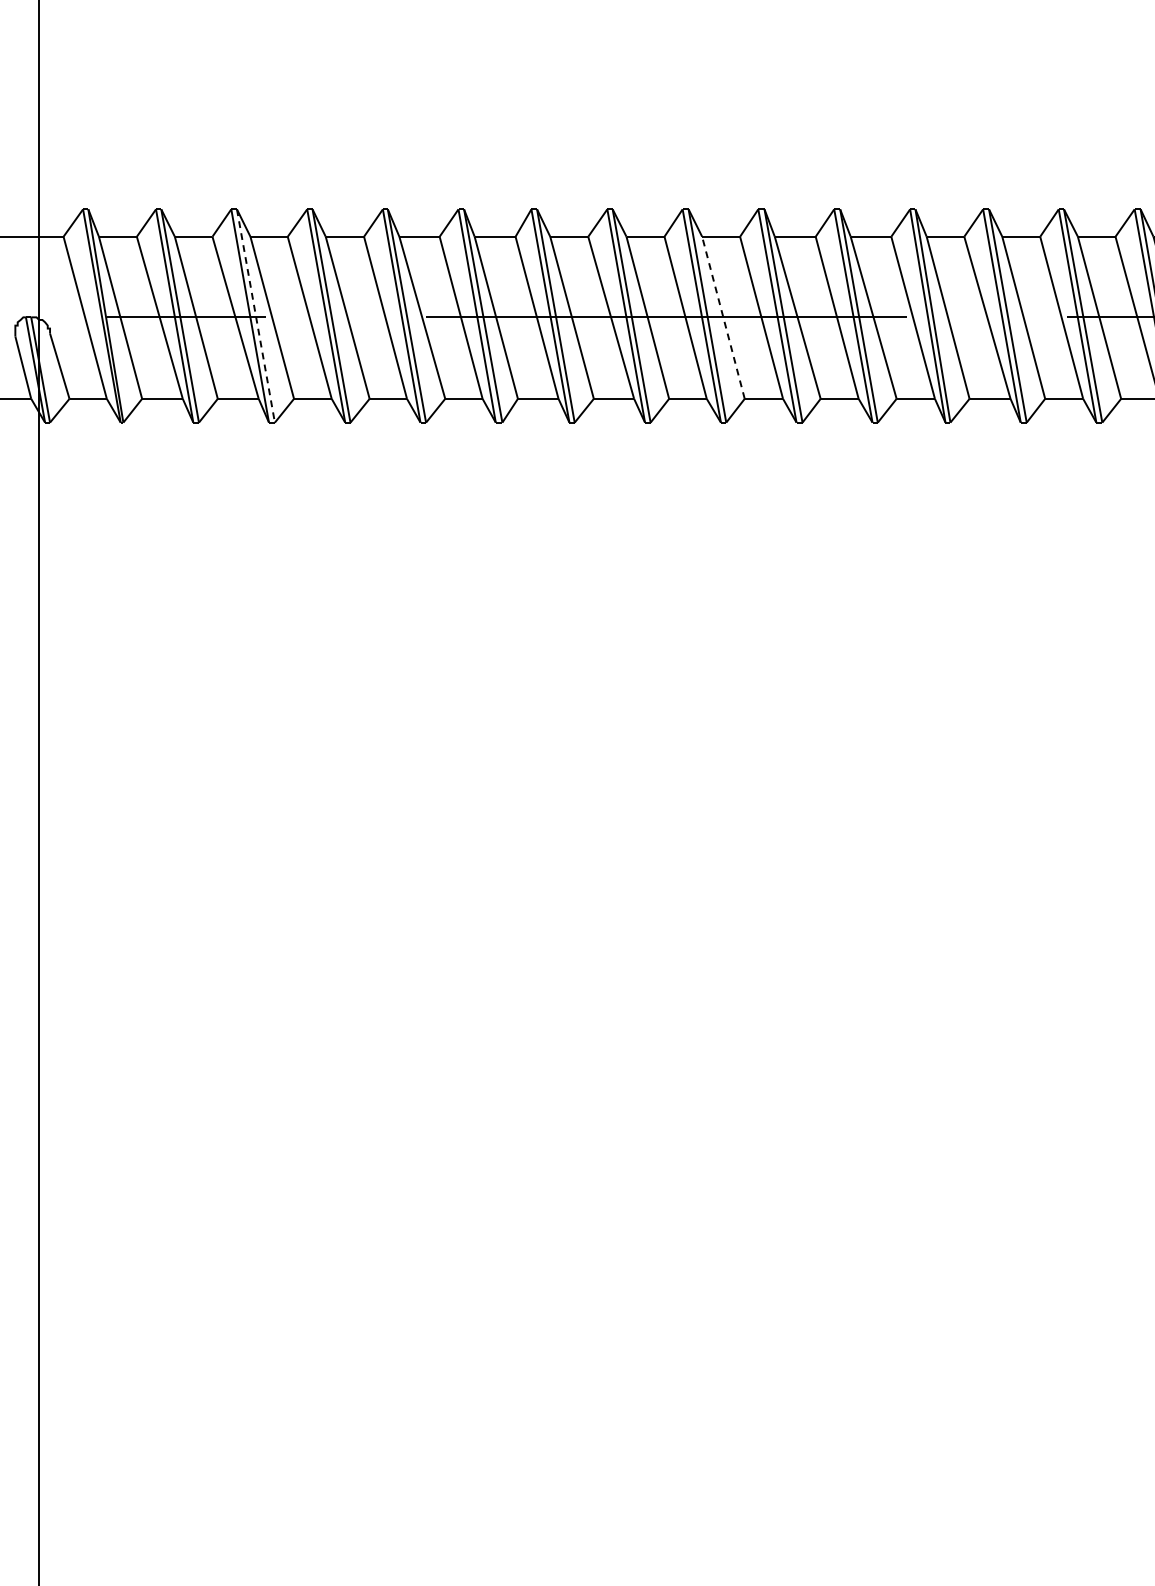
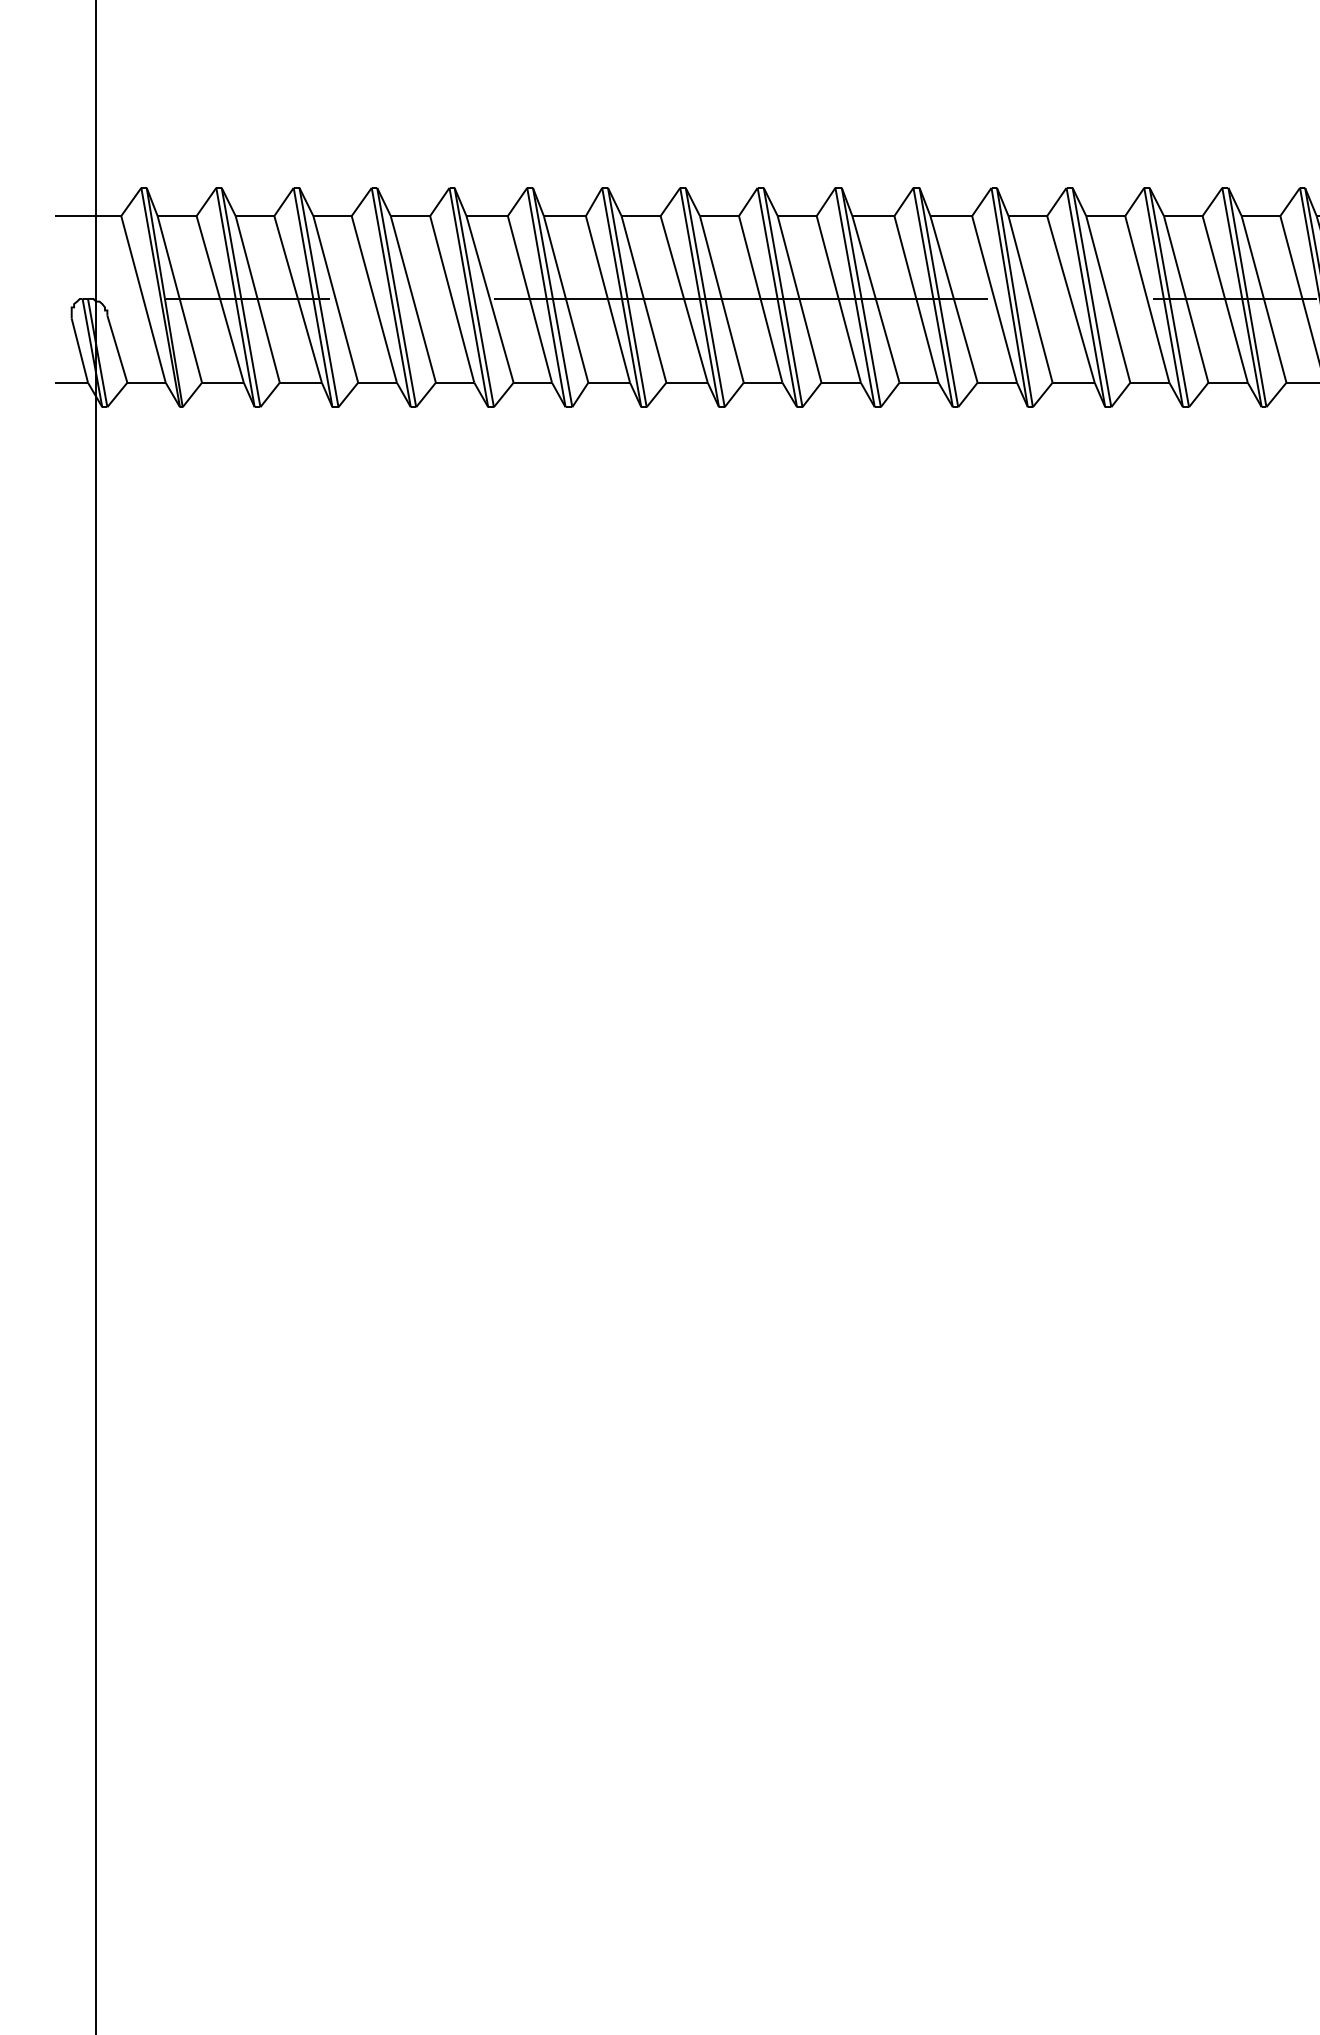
line: (256, 316) -> (319, 298), dashed -> solid
line: (723, 316) -> (799, 298), dashed -> solid

